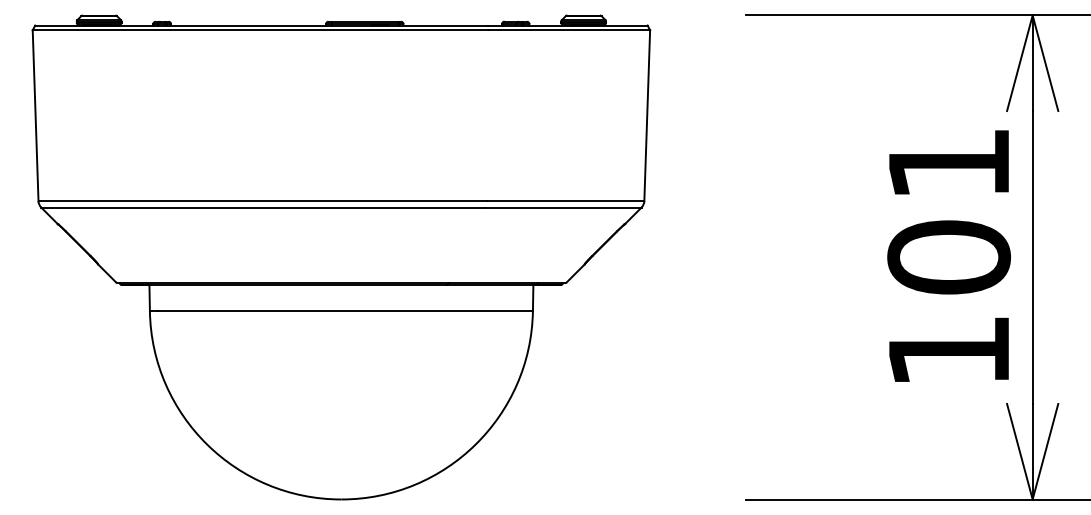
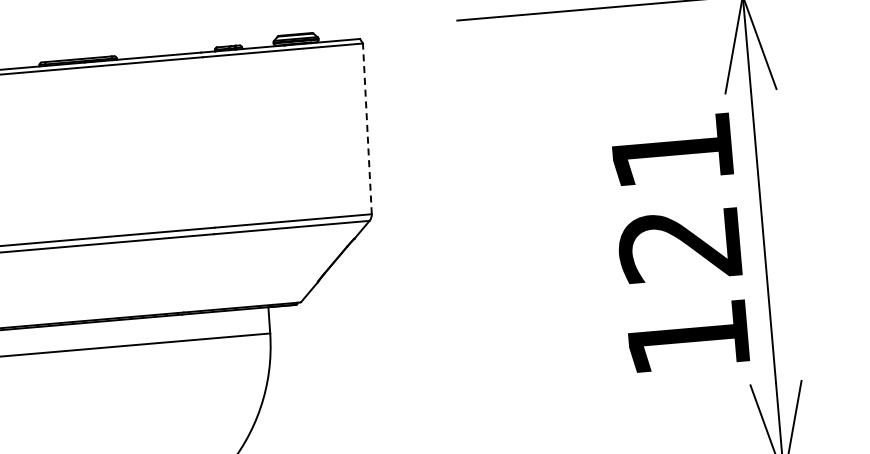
line: (647, 115) -> (367, 128), solid -> dashed
text: (949, 257) -> (680, 244), 101 -> 121

